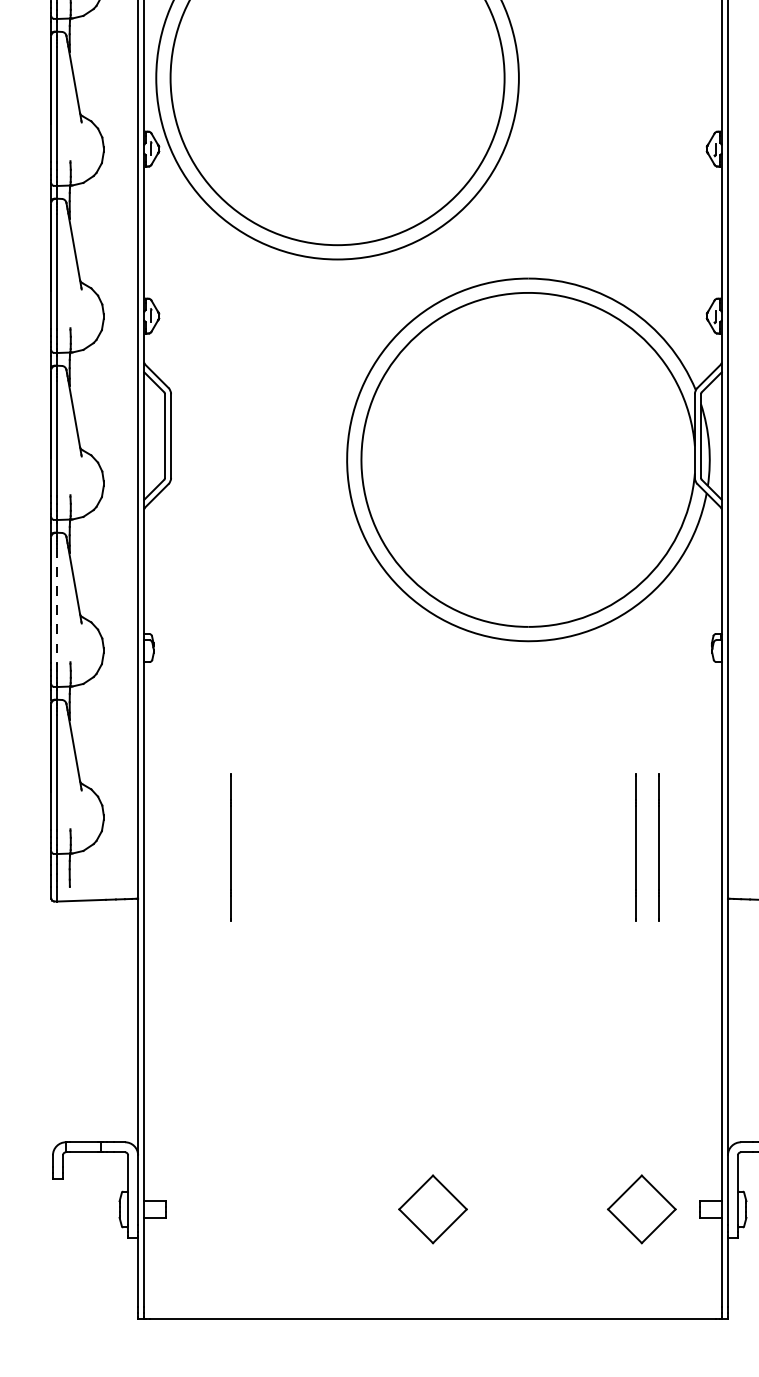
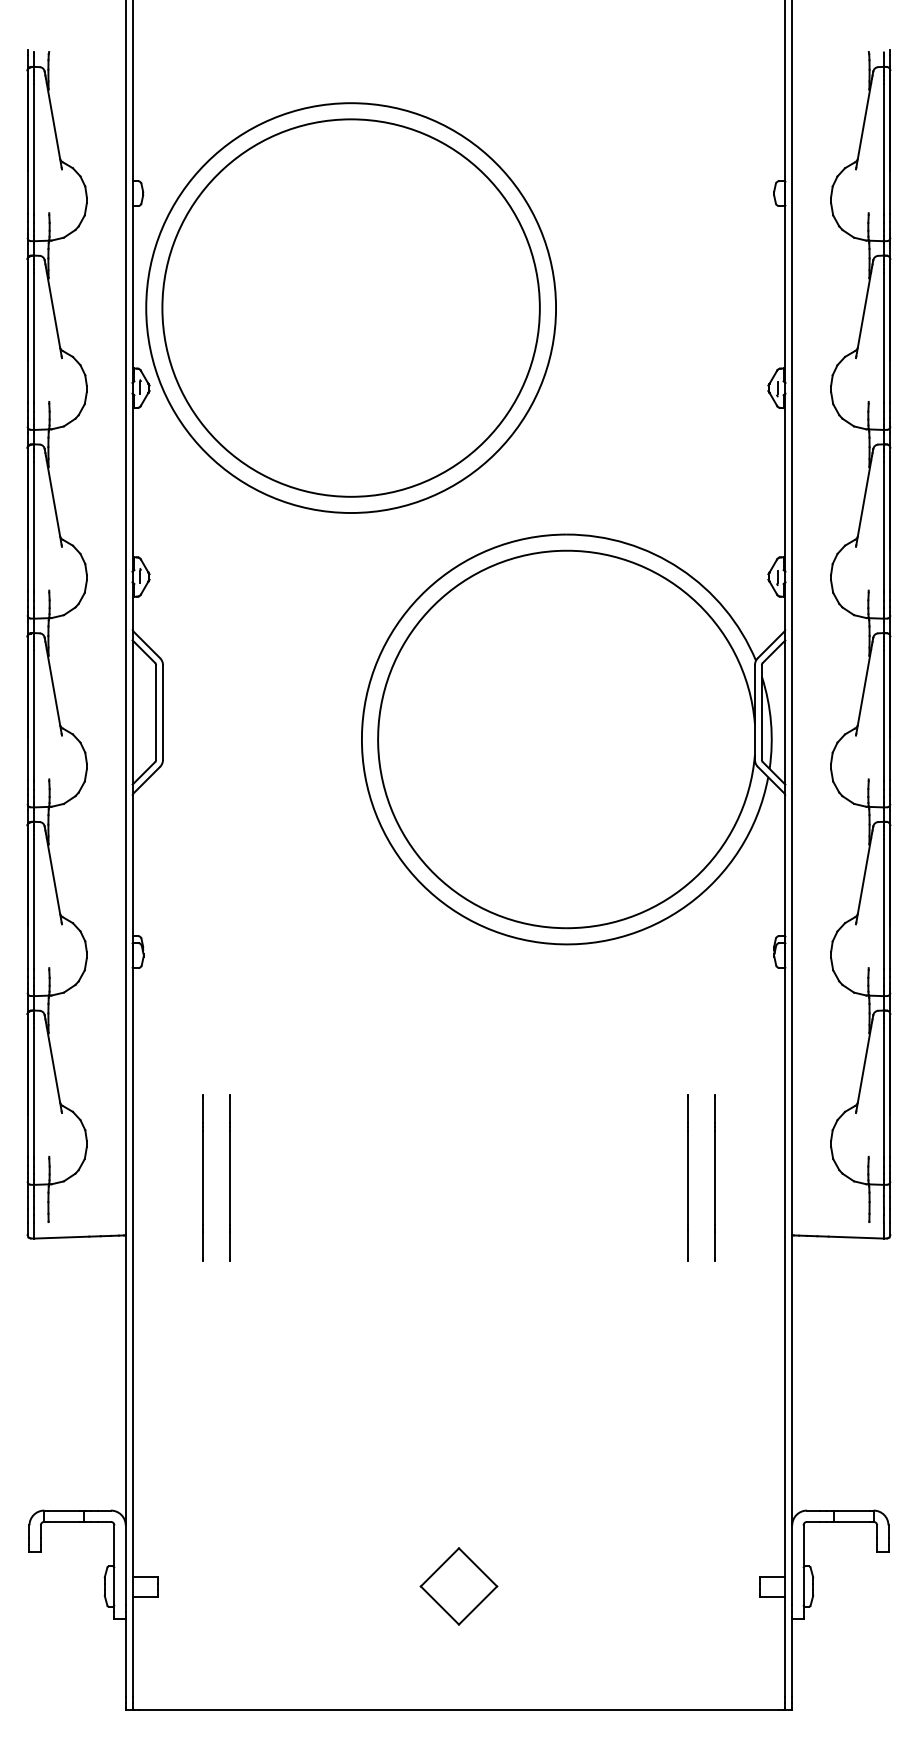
line: (57, 605) -> (34, 903), dashed -> solid
line: (206, 847) -> (202, 1177), added
part: (641, 1209) -> (694, 1586), removed

